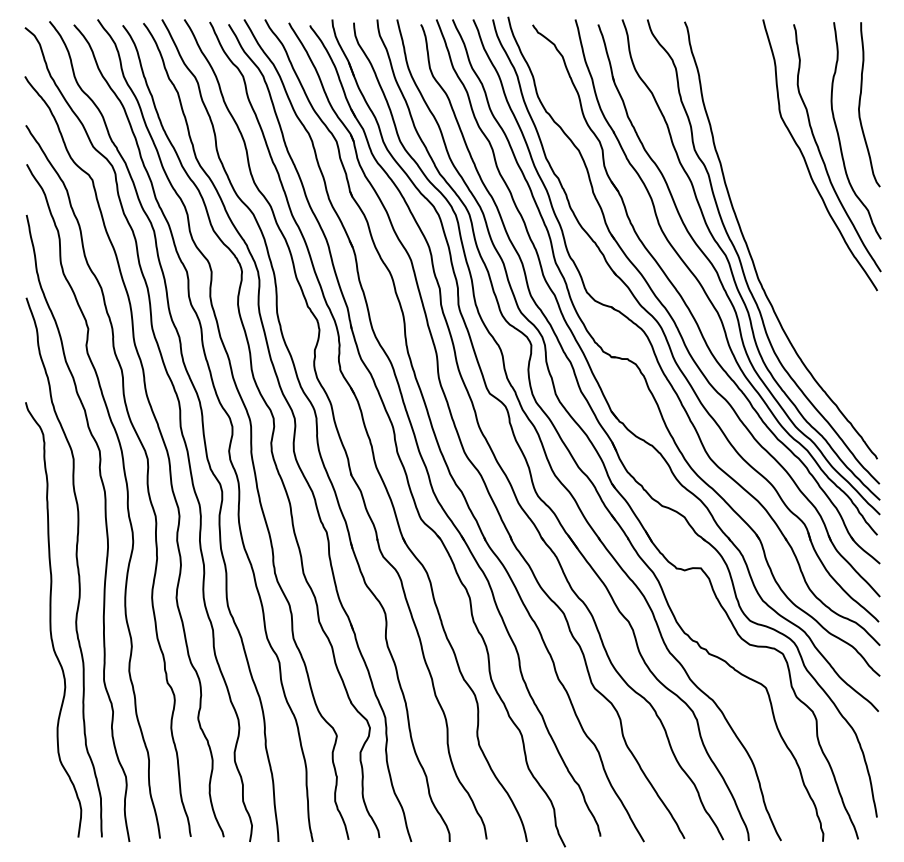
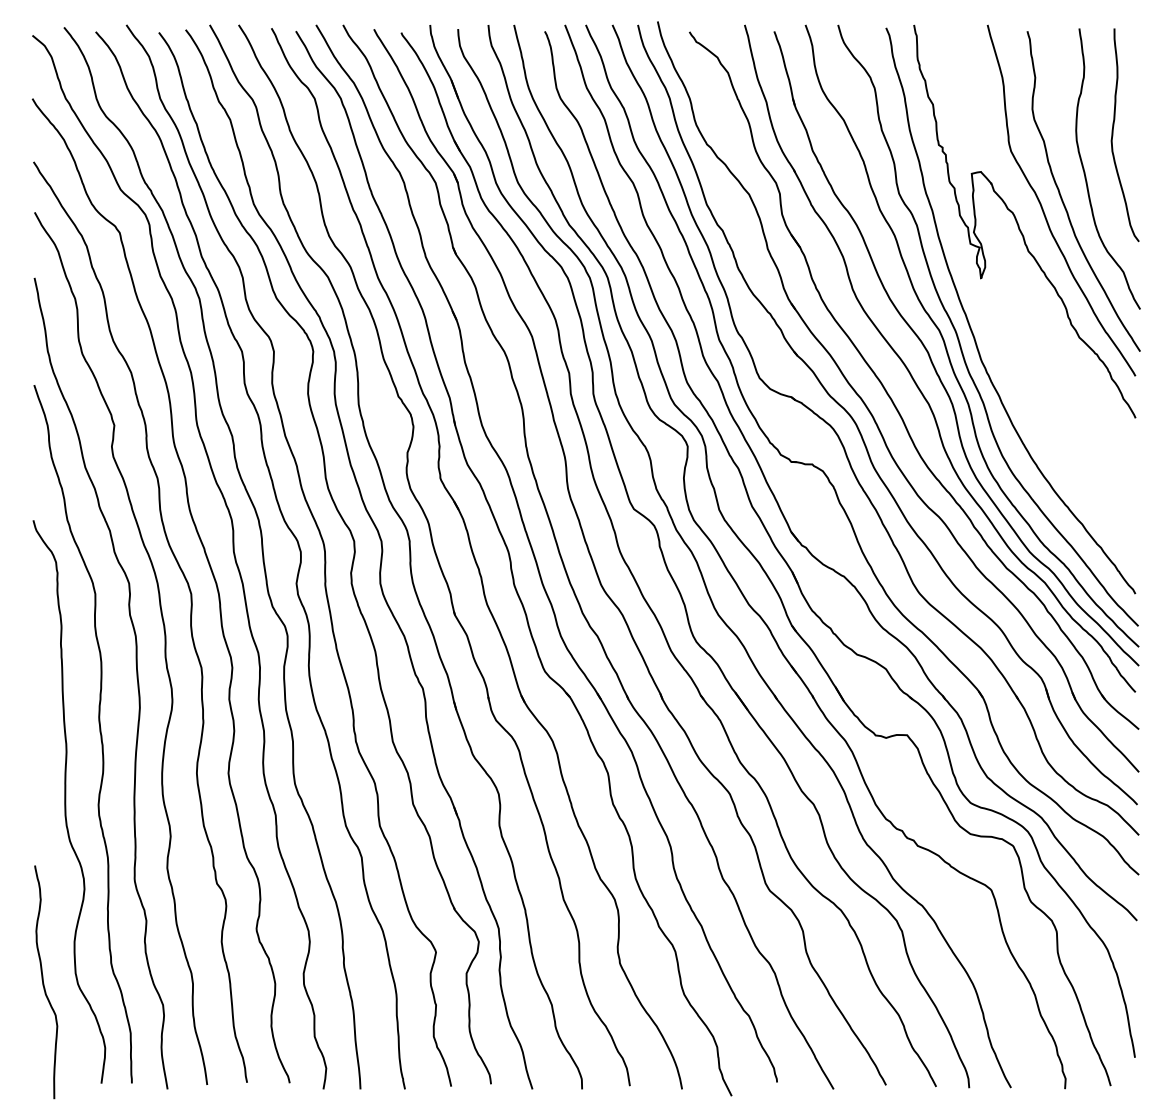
curve: (786, 172) -> (1018, 222), added
curve: (34, 760) -> (44, 983), added

